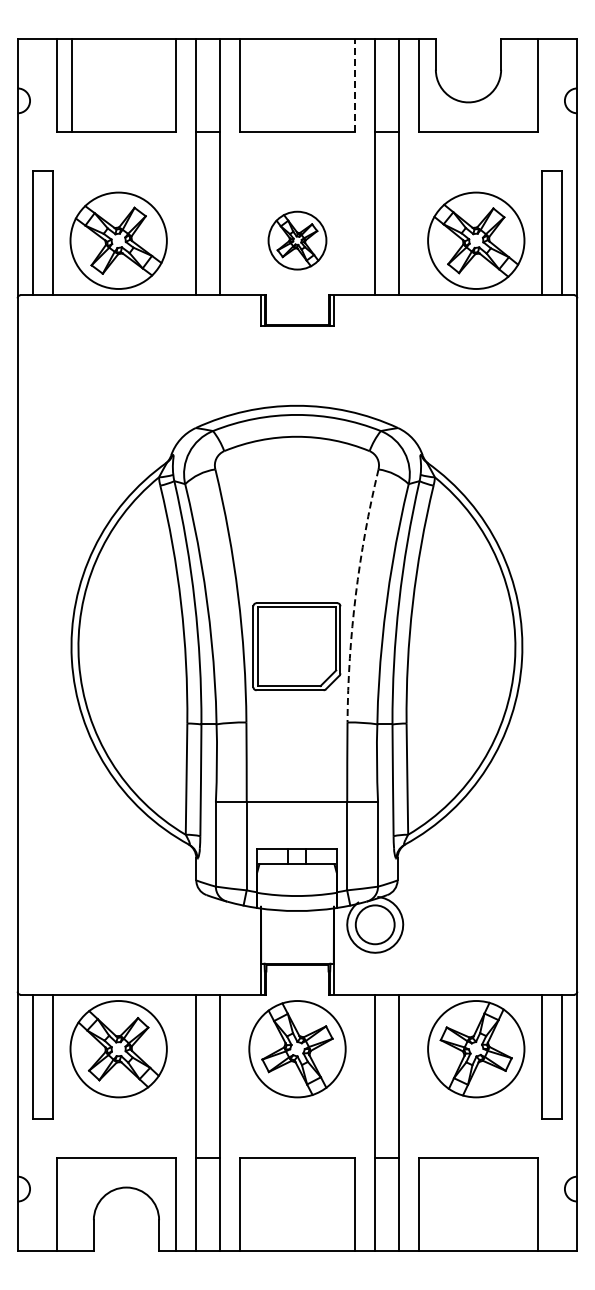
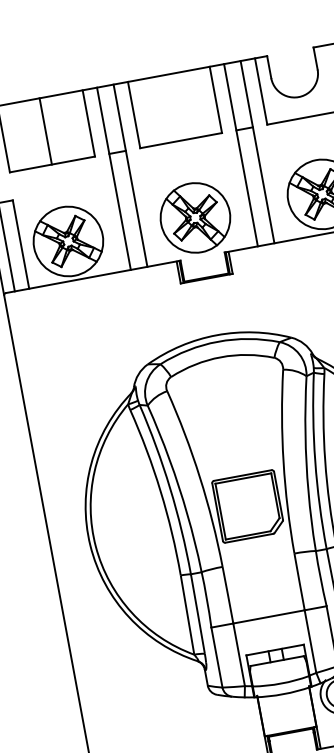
line: (71, 84) -> (45, 130), moved
line: (355, 85) -> (216, 99), dashed -> solid
part: (297, 240) -> (195, 217), size x1.67
arc: (355, 595) -> (283, 462), dashed -> solid

